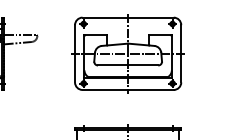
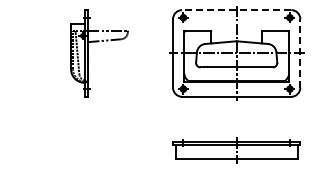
line: (127, 17) -> (236, 10), solid -> dashed
line: (181, 53) -> (300, 52), solid -> dashed

